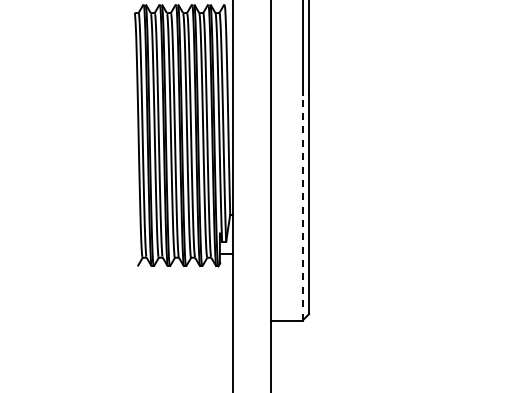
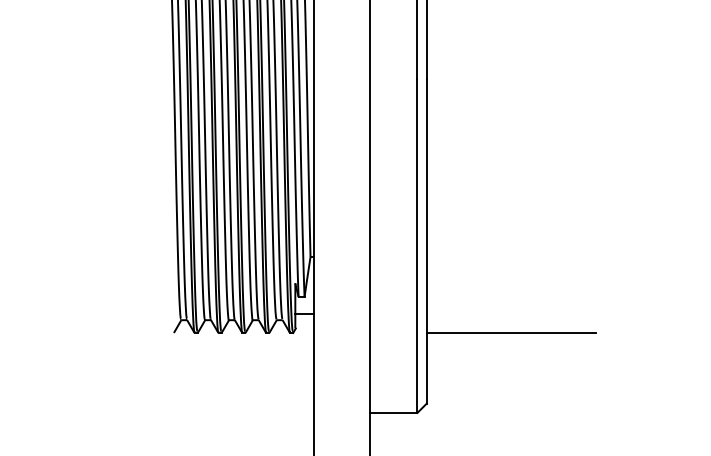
line: (302, 207) -> (417, 246), dashed -> solid
line: (366, 266) -> (511, 333), added

